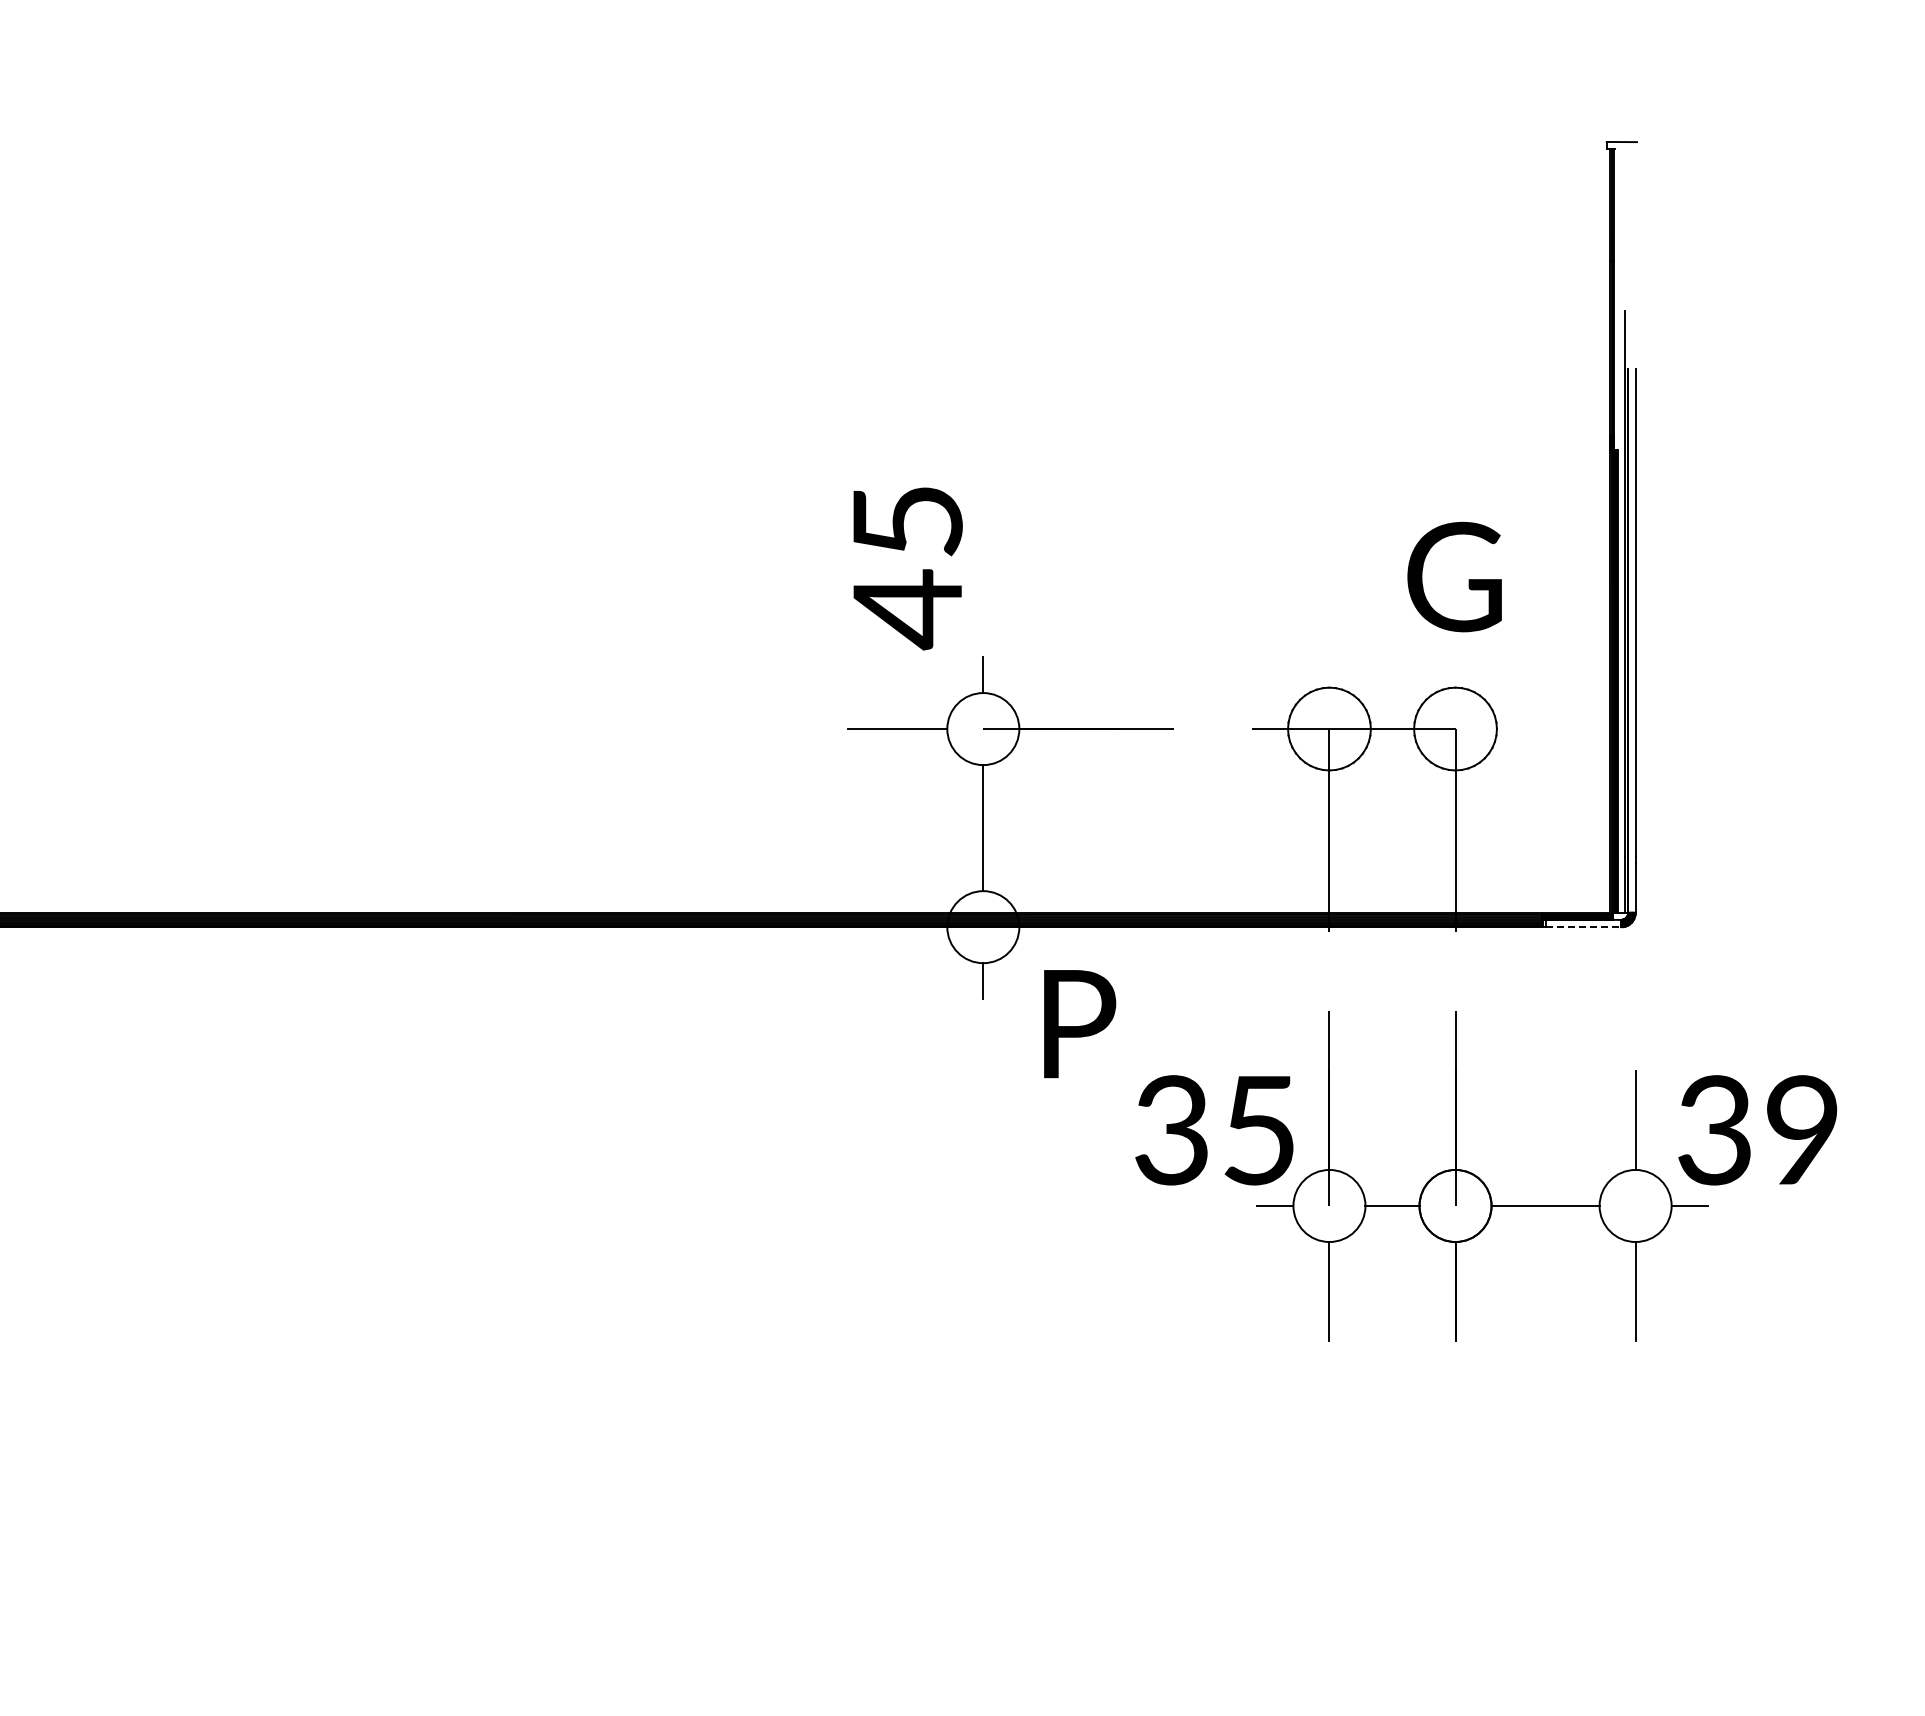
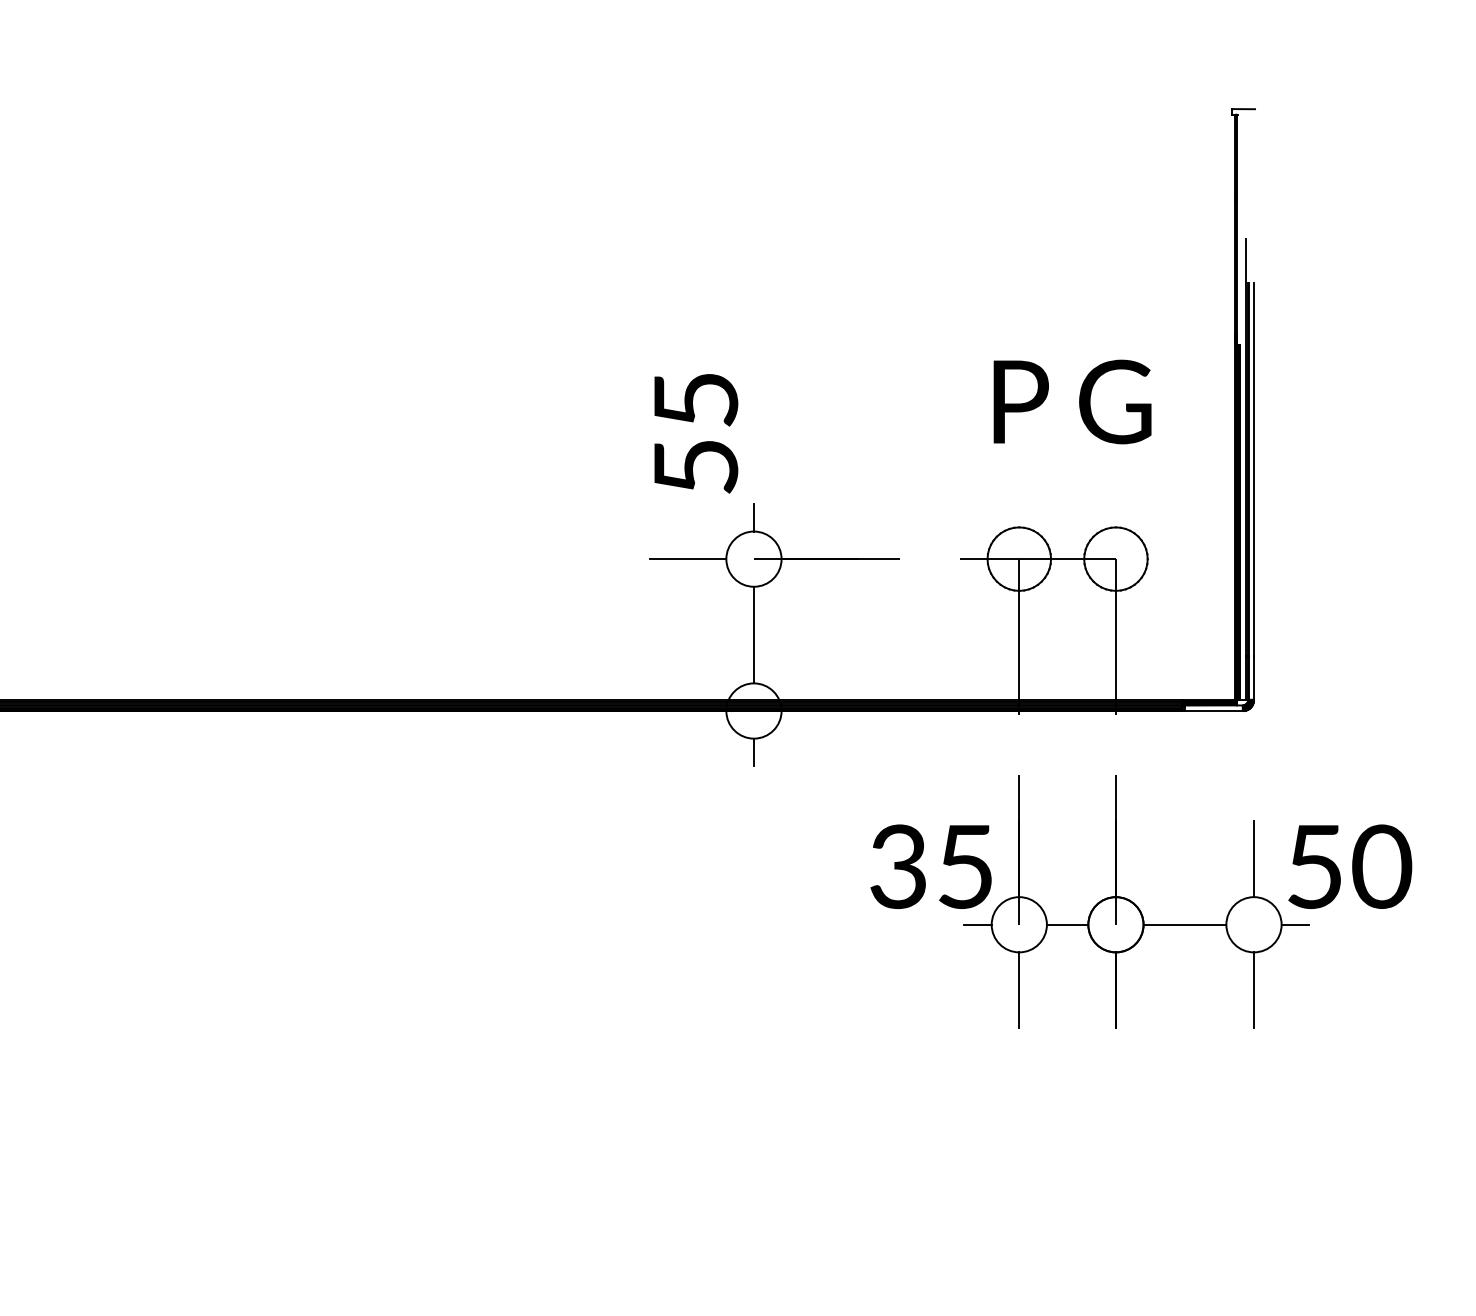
text: (1454, 576) -> (1115, 401), moved
text: (907, 609) -> (695, 467), 45 -> 55
line: (1583, 927) -> (1214, 711), dashed -> solid
text: (1080, 1024) -> (1021, 402), moved
text: (1759, 1130) -> (1348, 866), 39 -> 50

